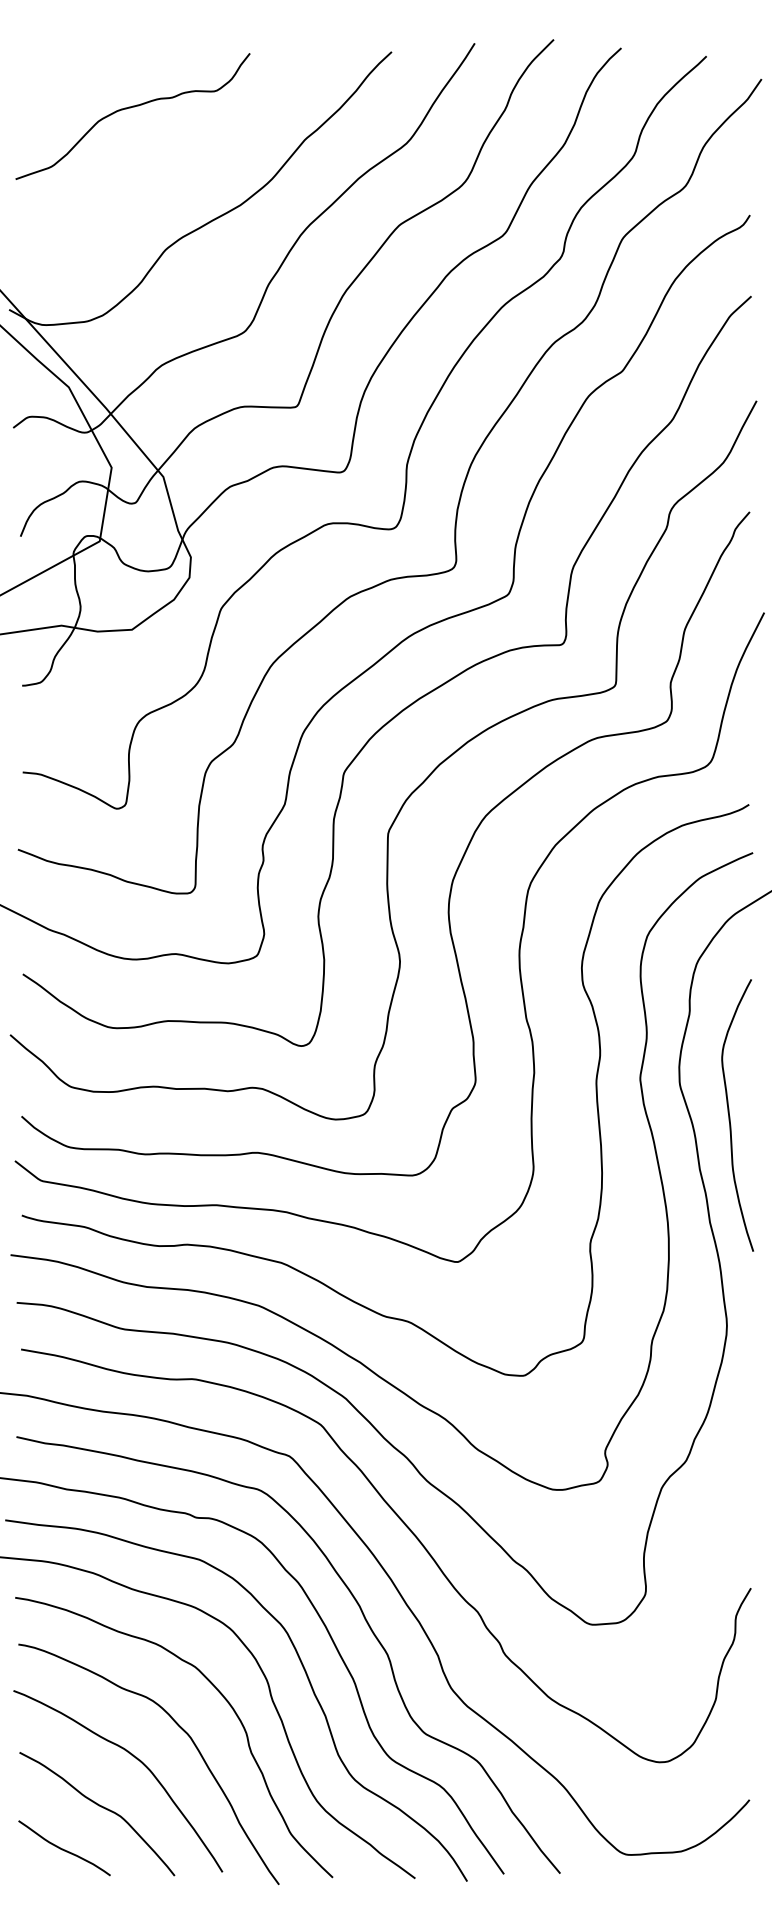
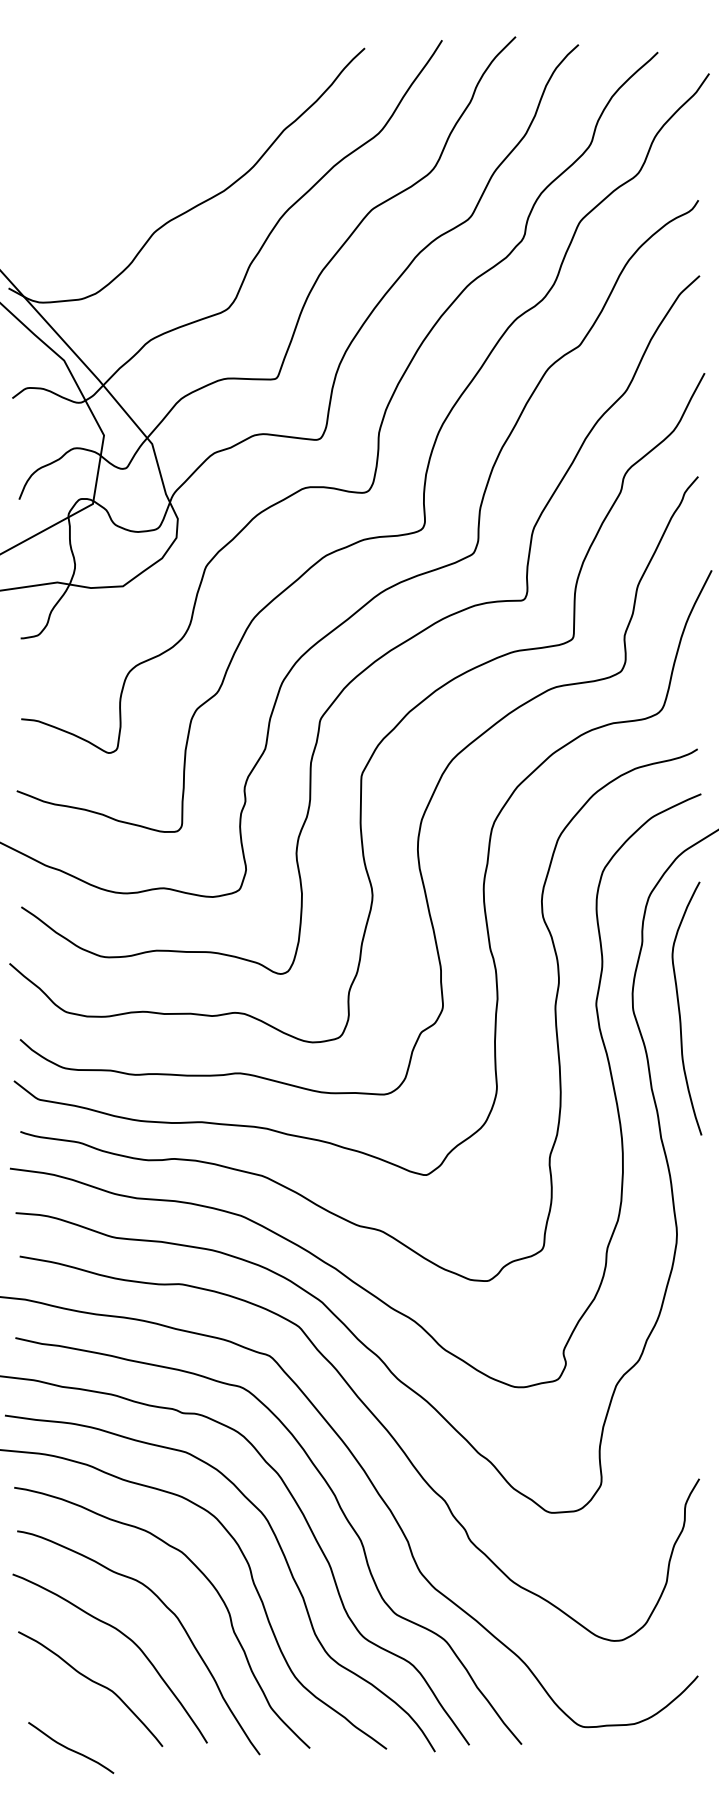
curve: (129, 109) -> (120, 101), removed
curve: (730, 1117) -> (680, 1010), moved
curve: (63, 1848) -> (70, 1748), moved

